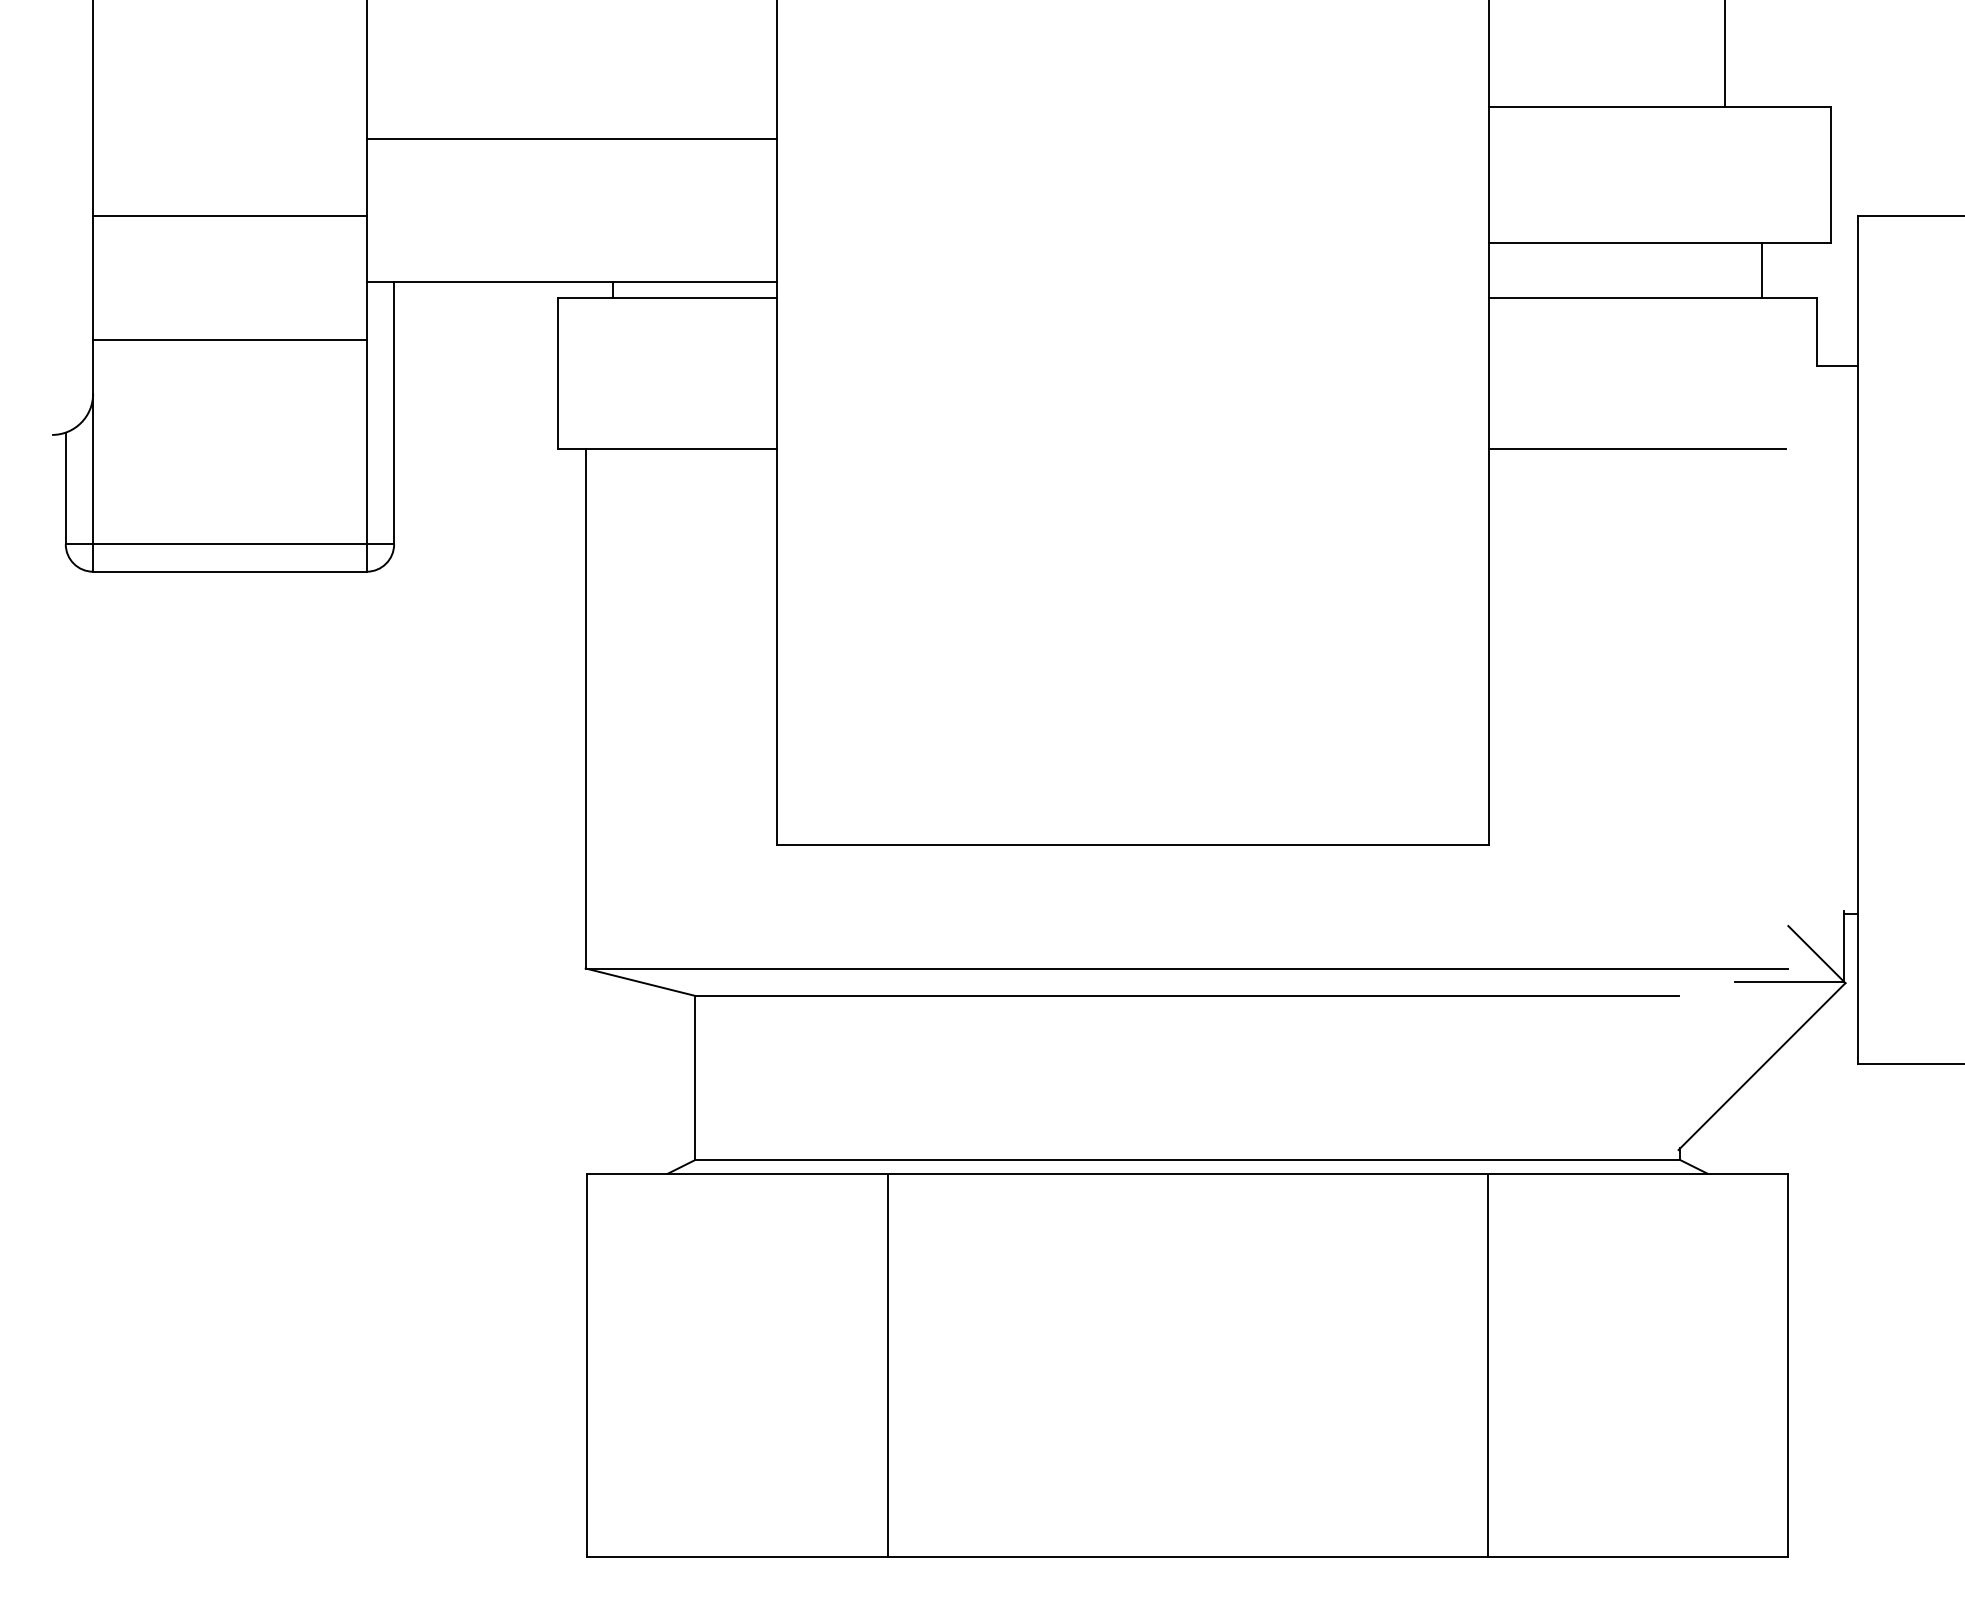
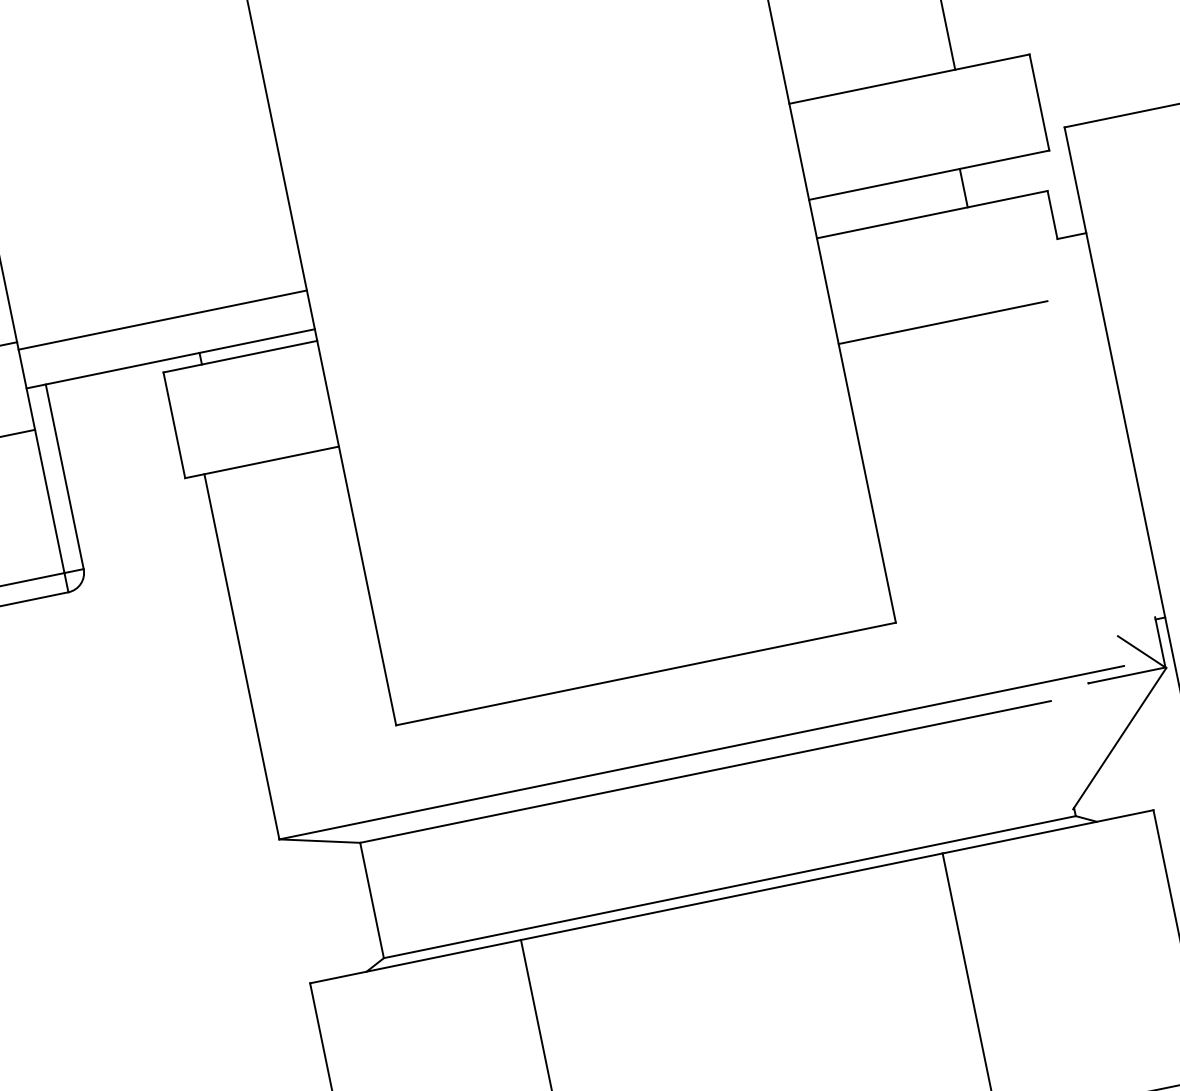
line: (571, 139) -> (162, 320), moved
line: (1762, 270) -> (963, 187), moved

